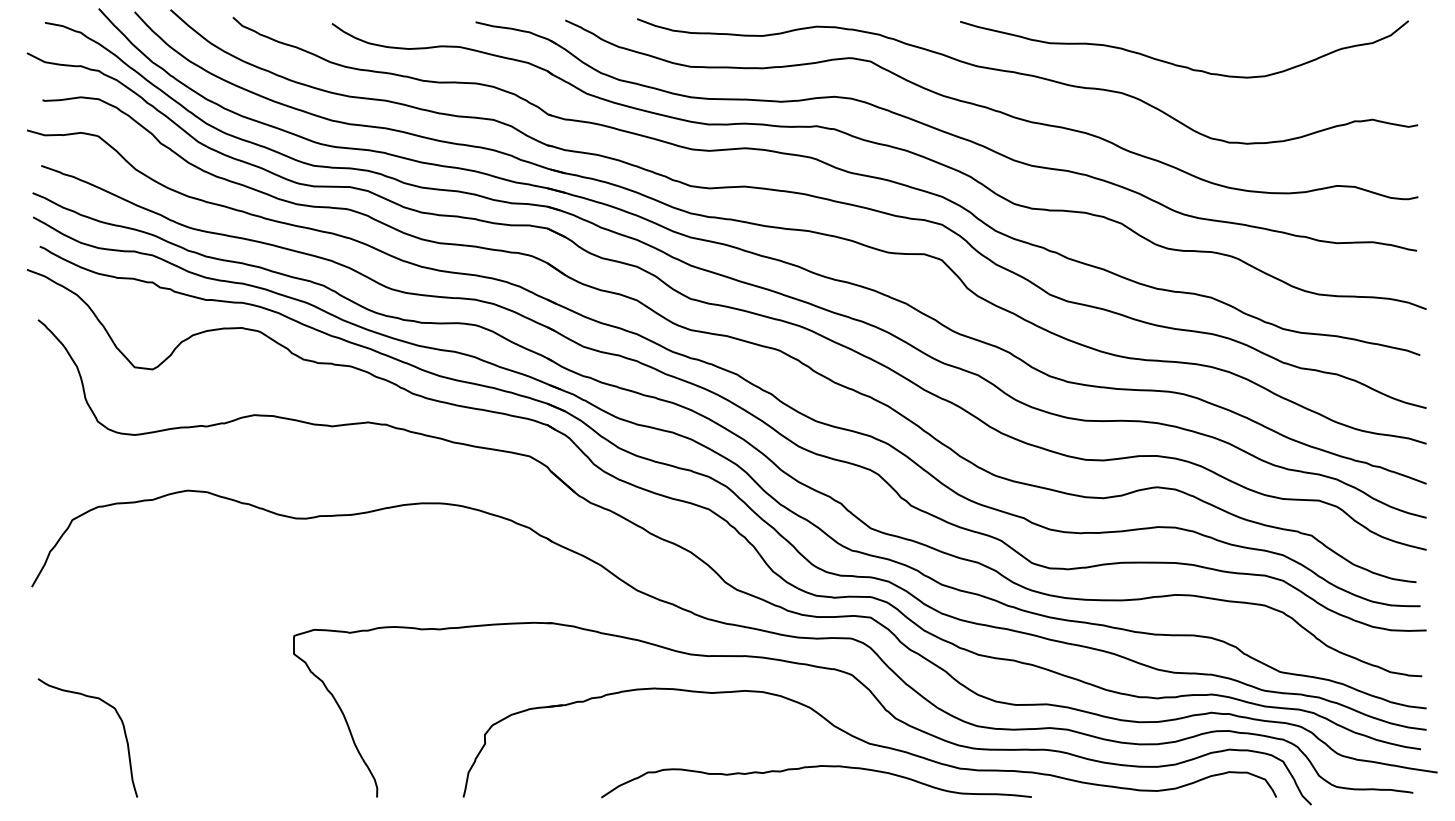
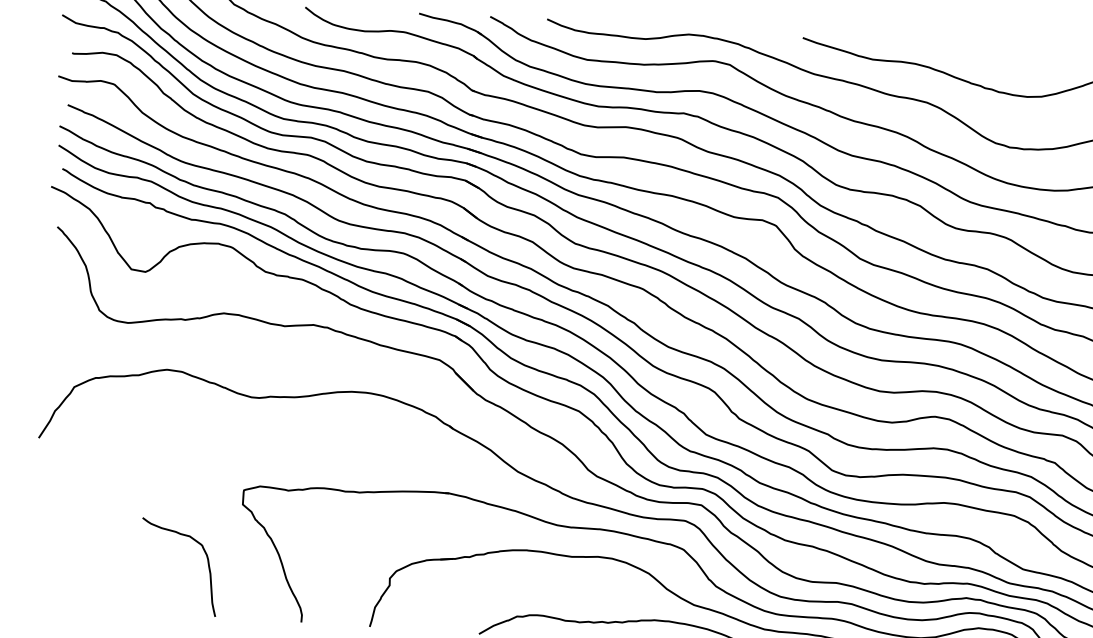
curve: (123, 730) -> (207, 563), moved

